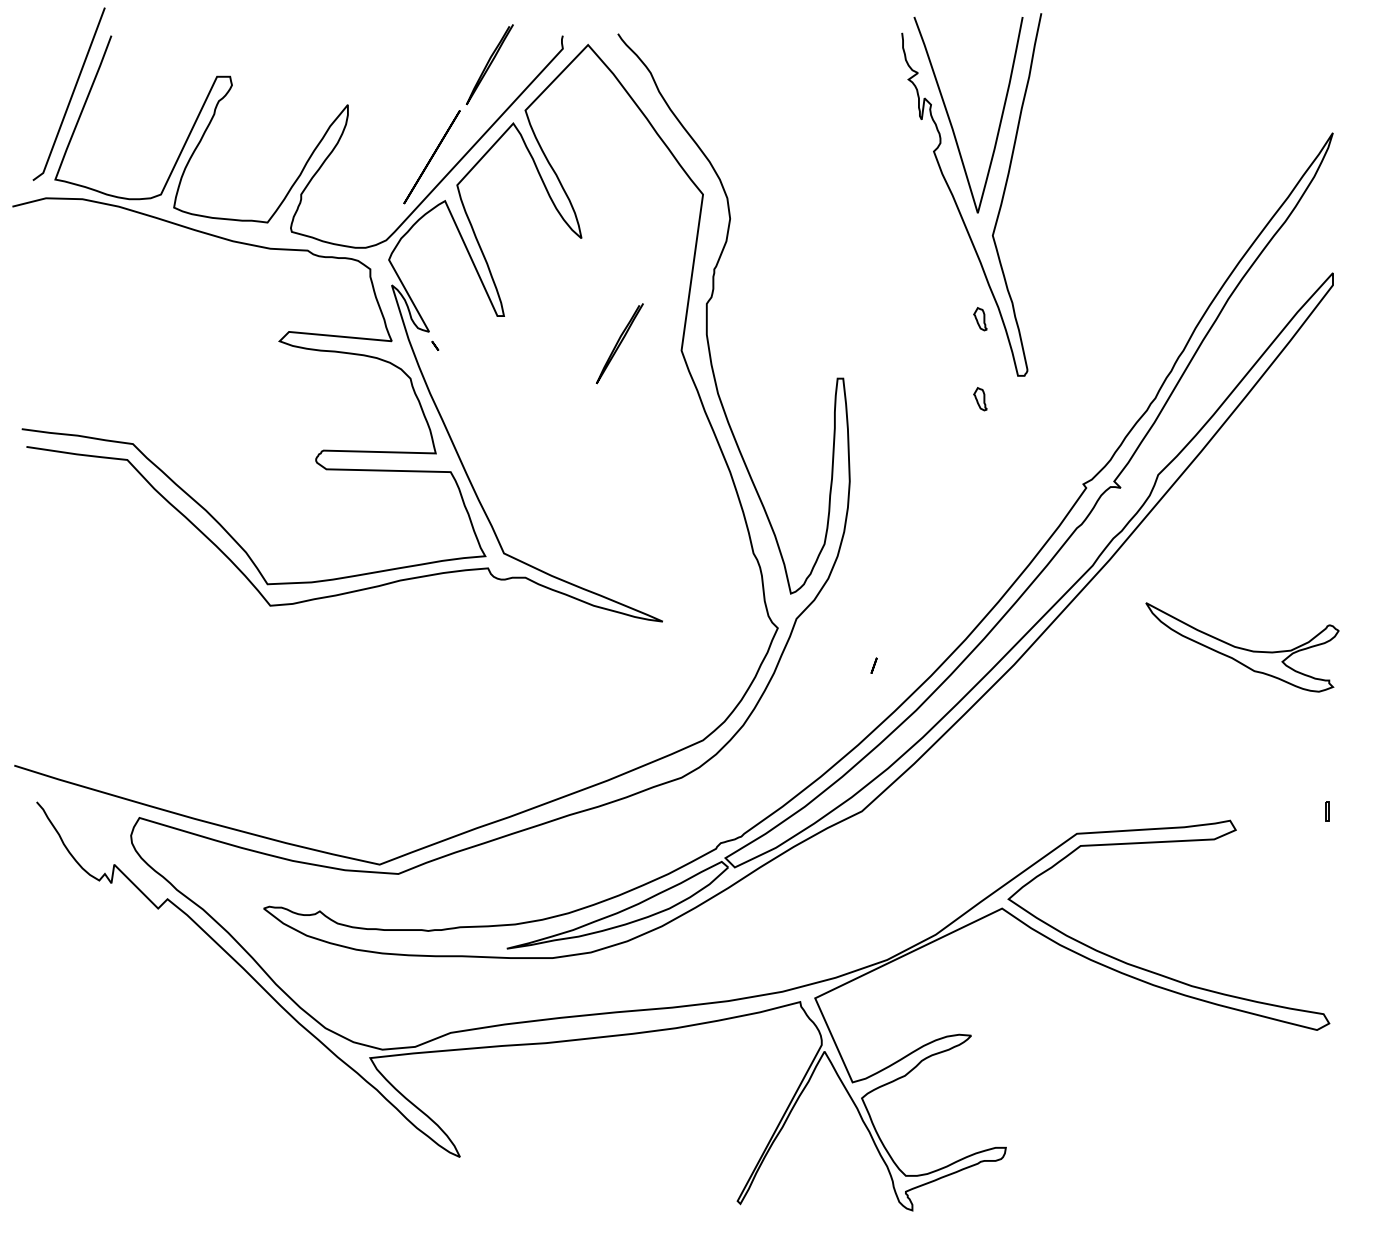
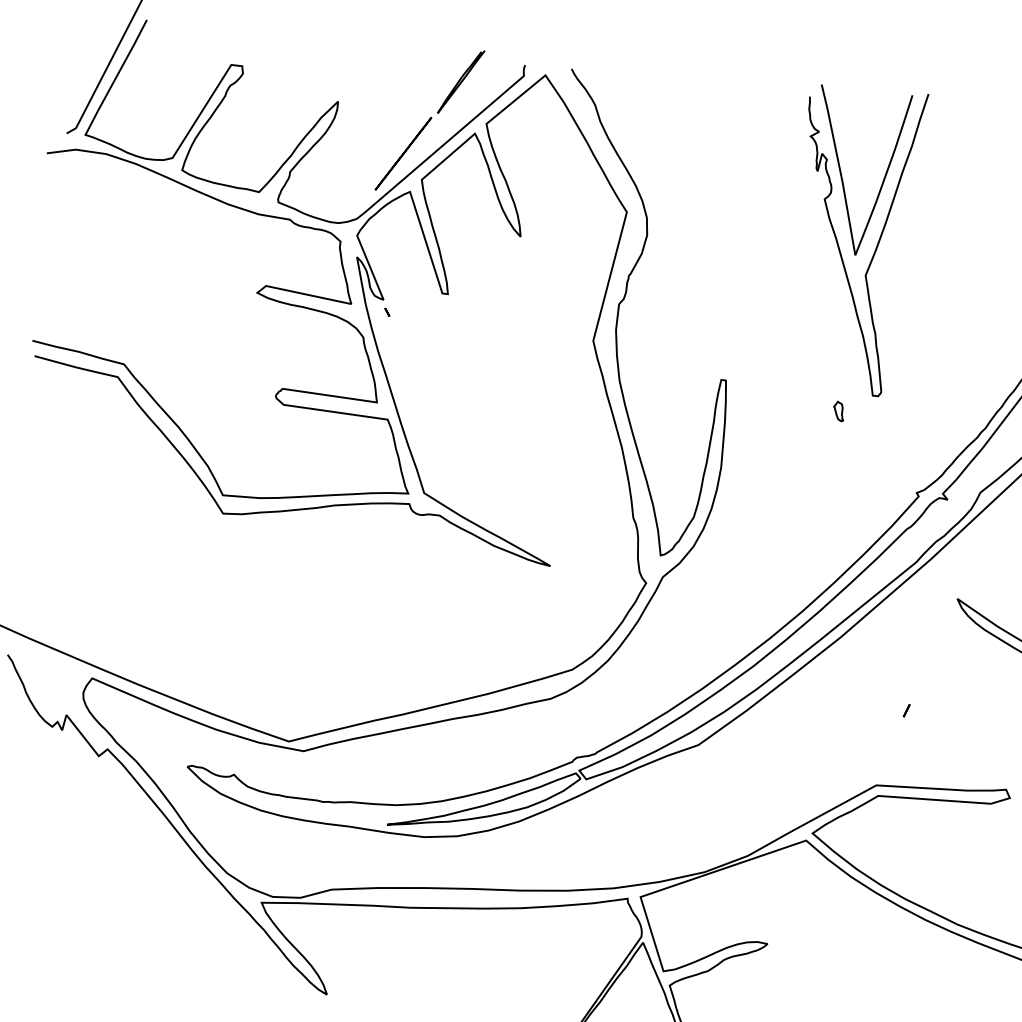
part: (980, 319) -> (846, 344), removed
curve: (619, 343) -> (541, 328), removed
line: (873, 665) -> (906, 710), moved

